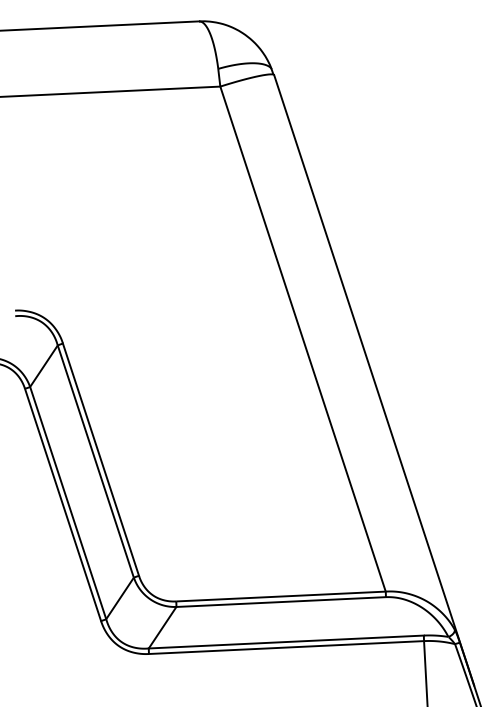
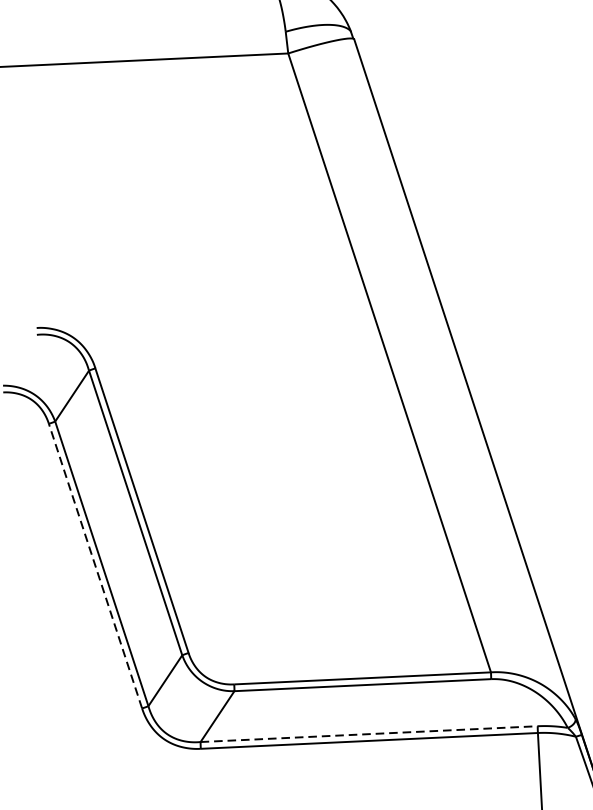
line: (62, 504) -> (94, 565), solid -> dashed
line: (286, 642) -> (369, 734), solid -> dashed

